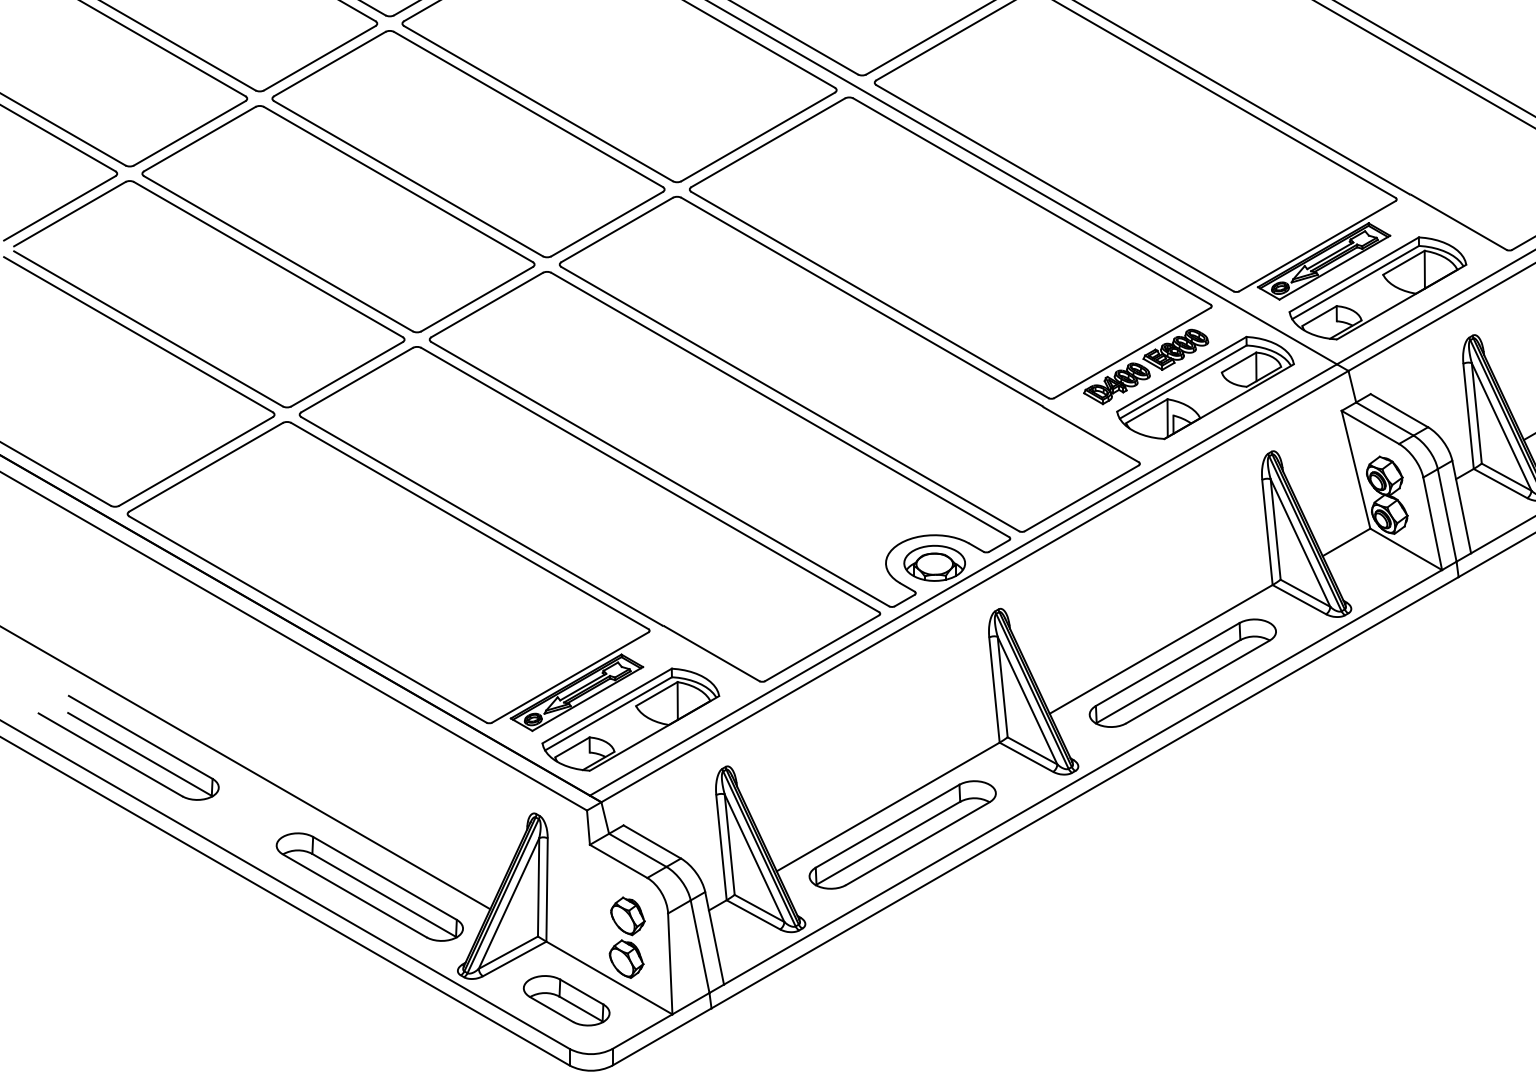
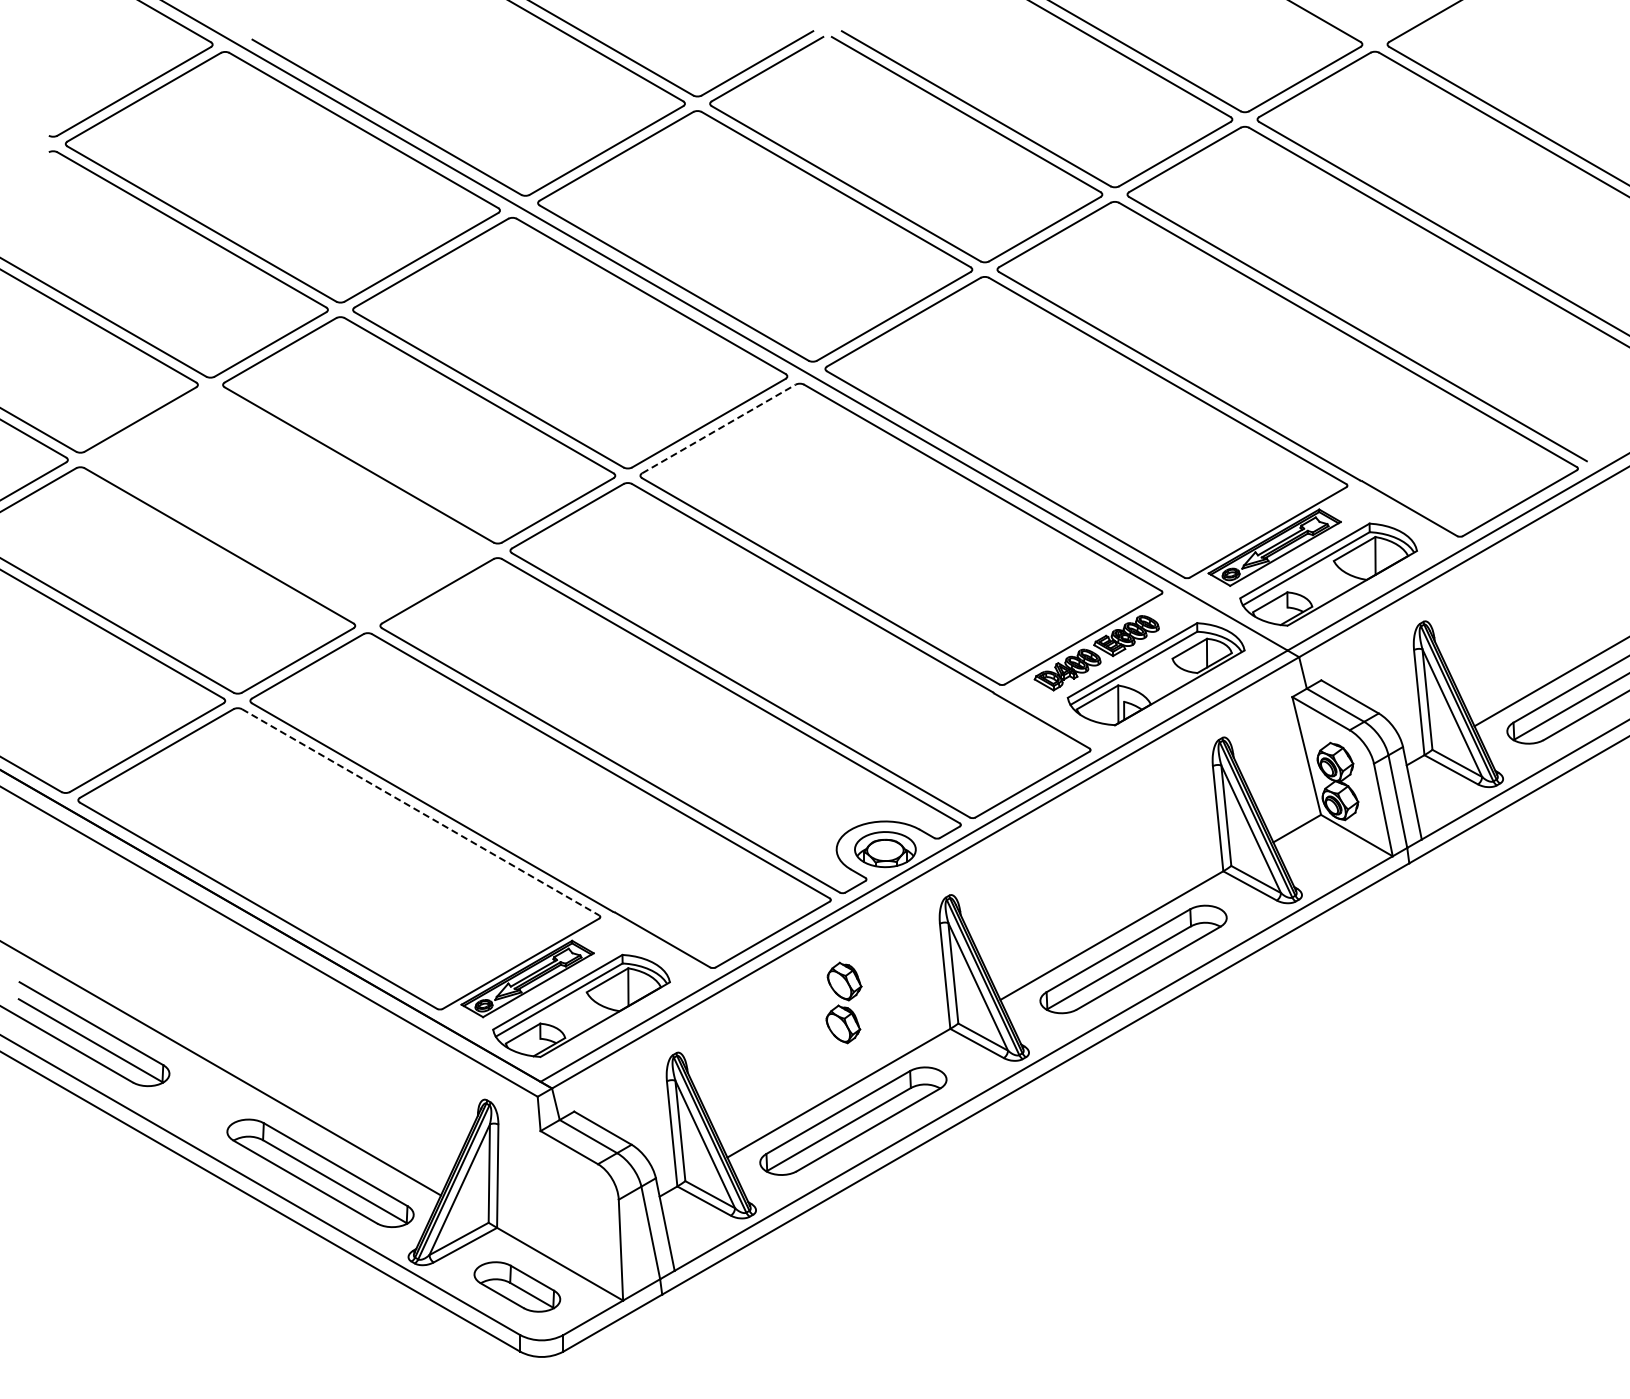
line: (767, 143) -> (718, 429), solid -> dashed
part: (338, 219) -> (289, 505), removed
line: (470, 526) -> (421, 812), solid -> dashed
part: (626, 937) -> (843, 1002), moved

